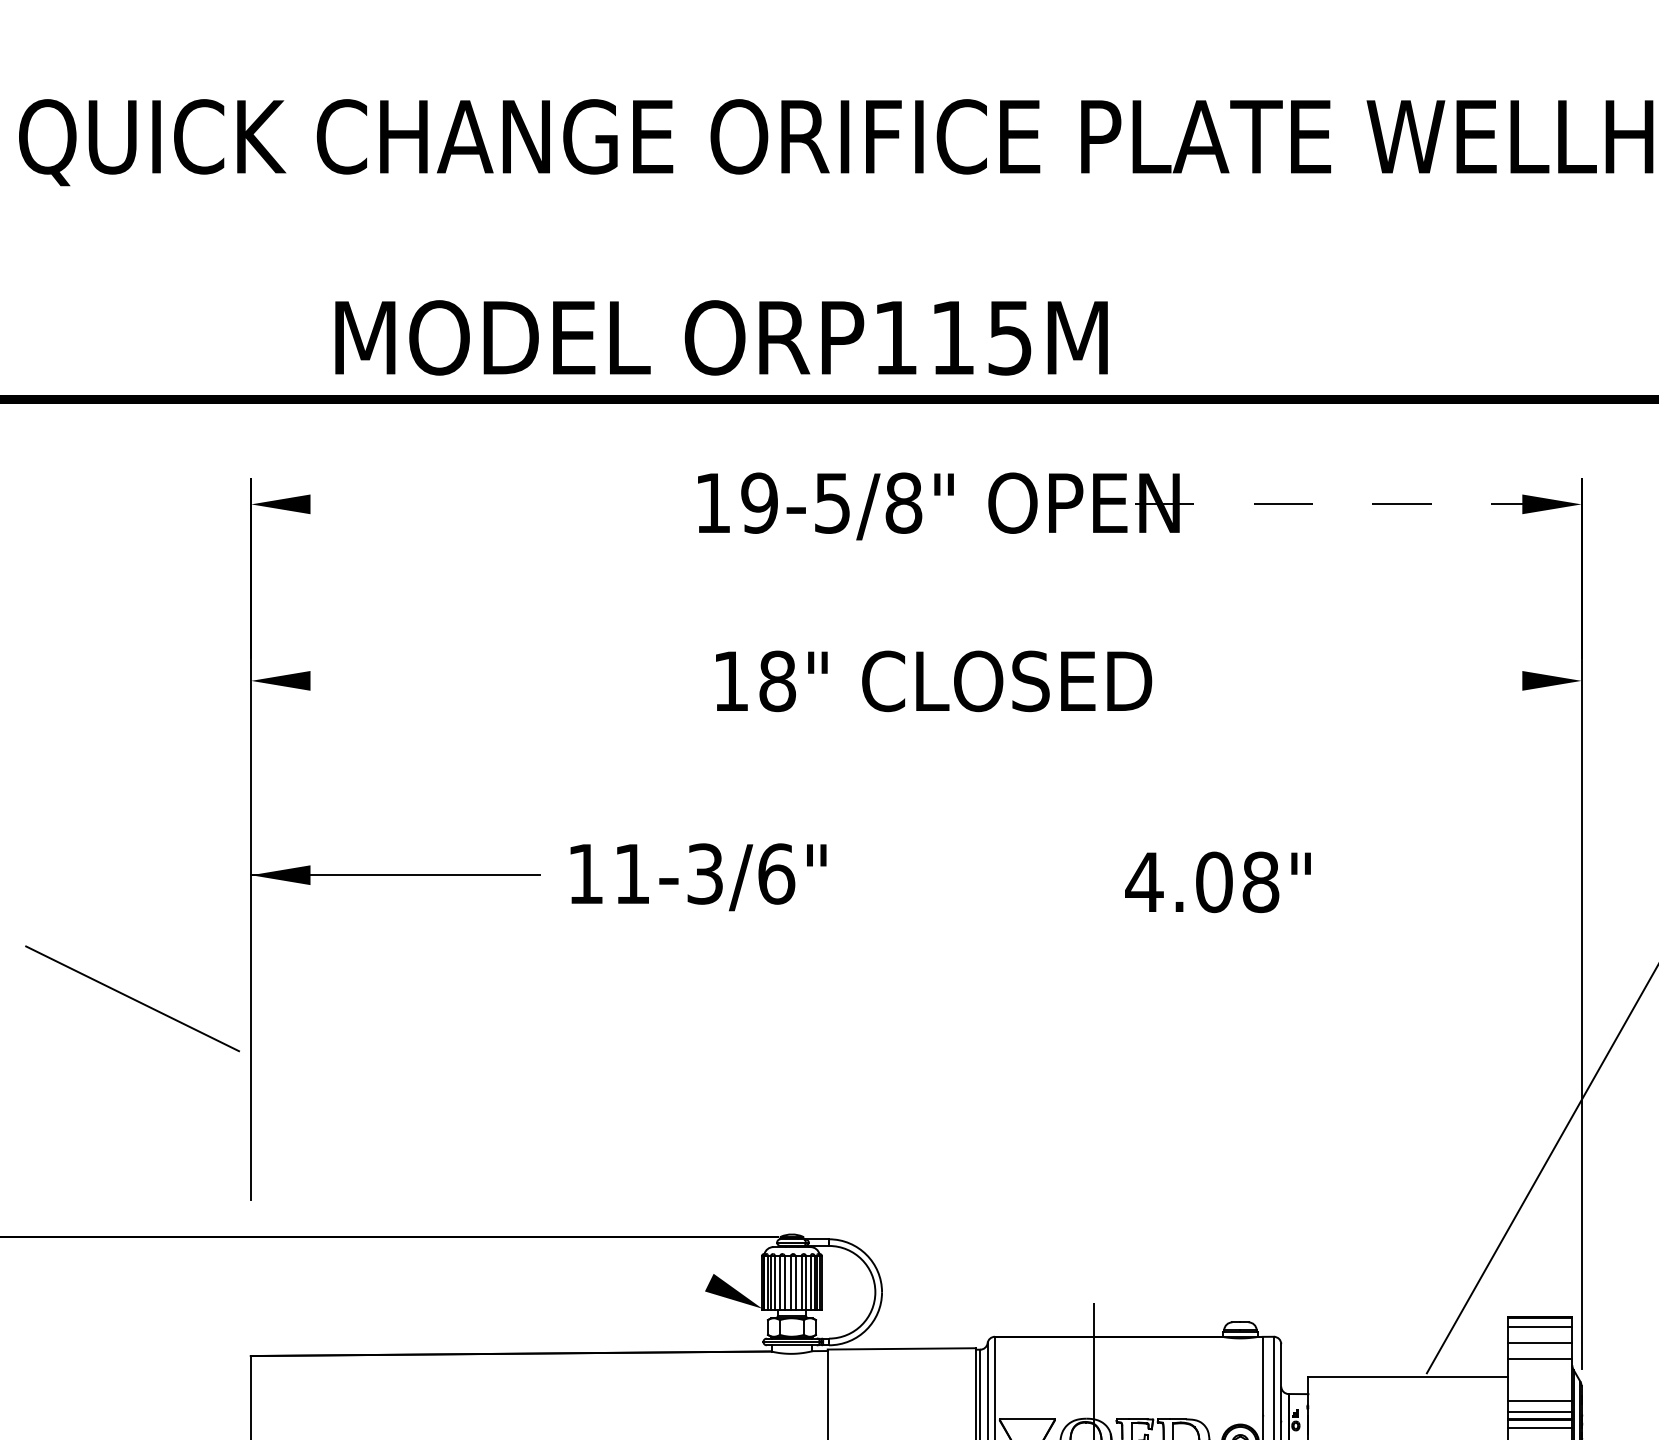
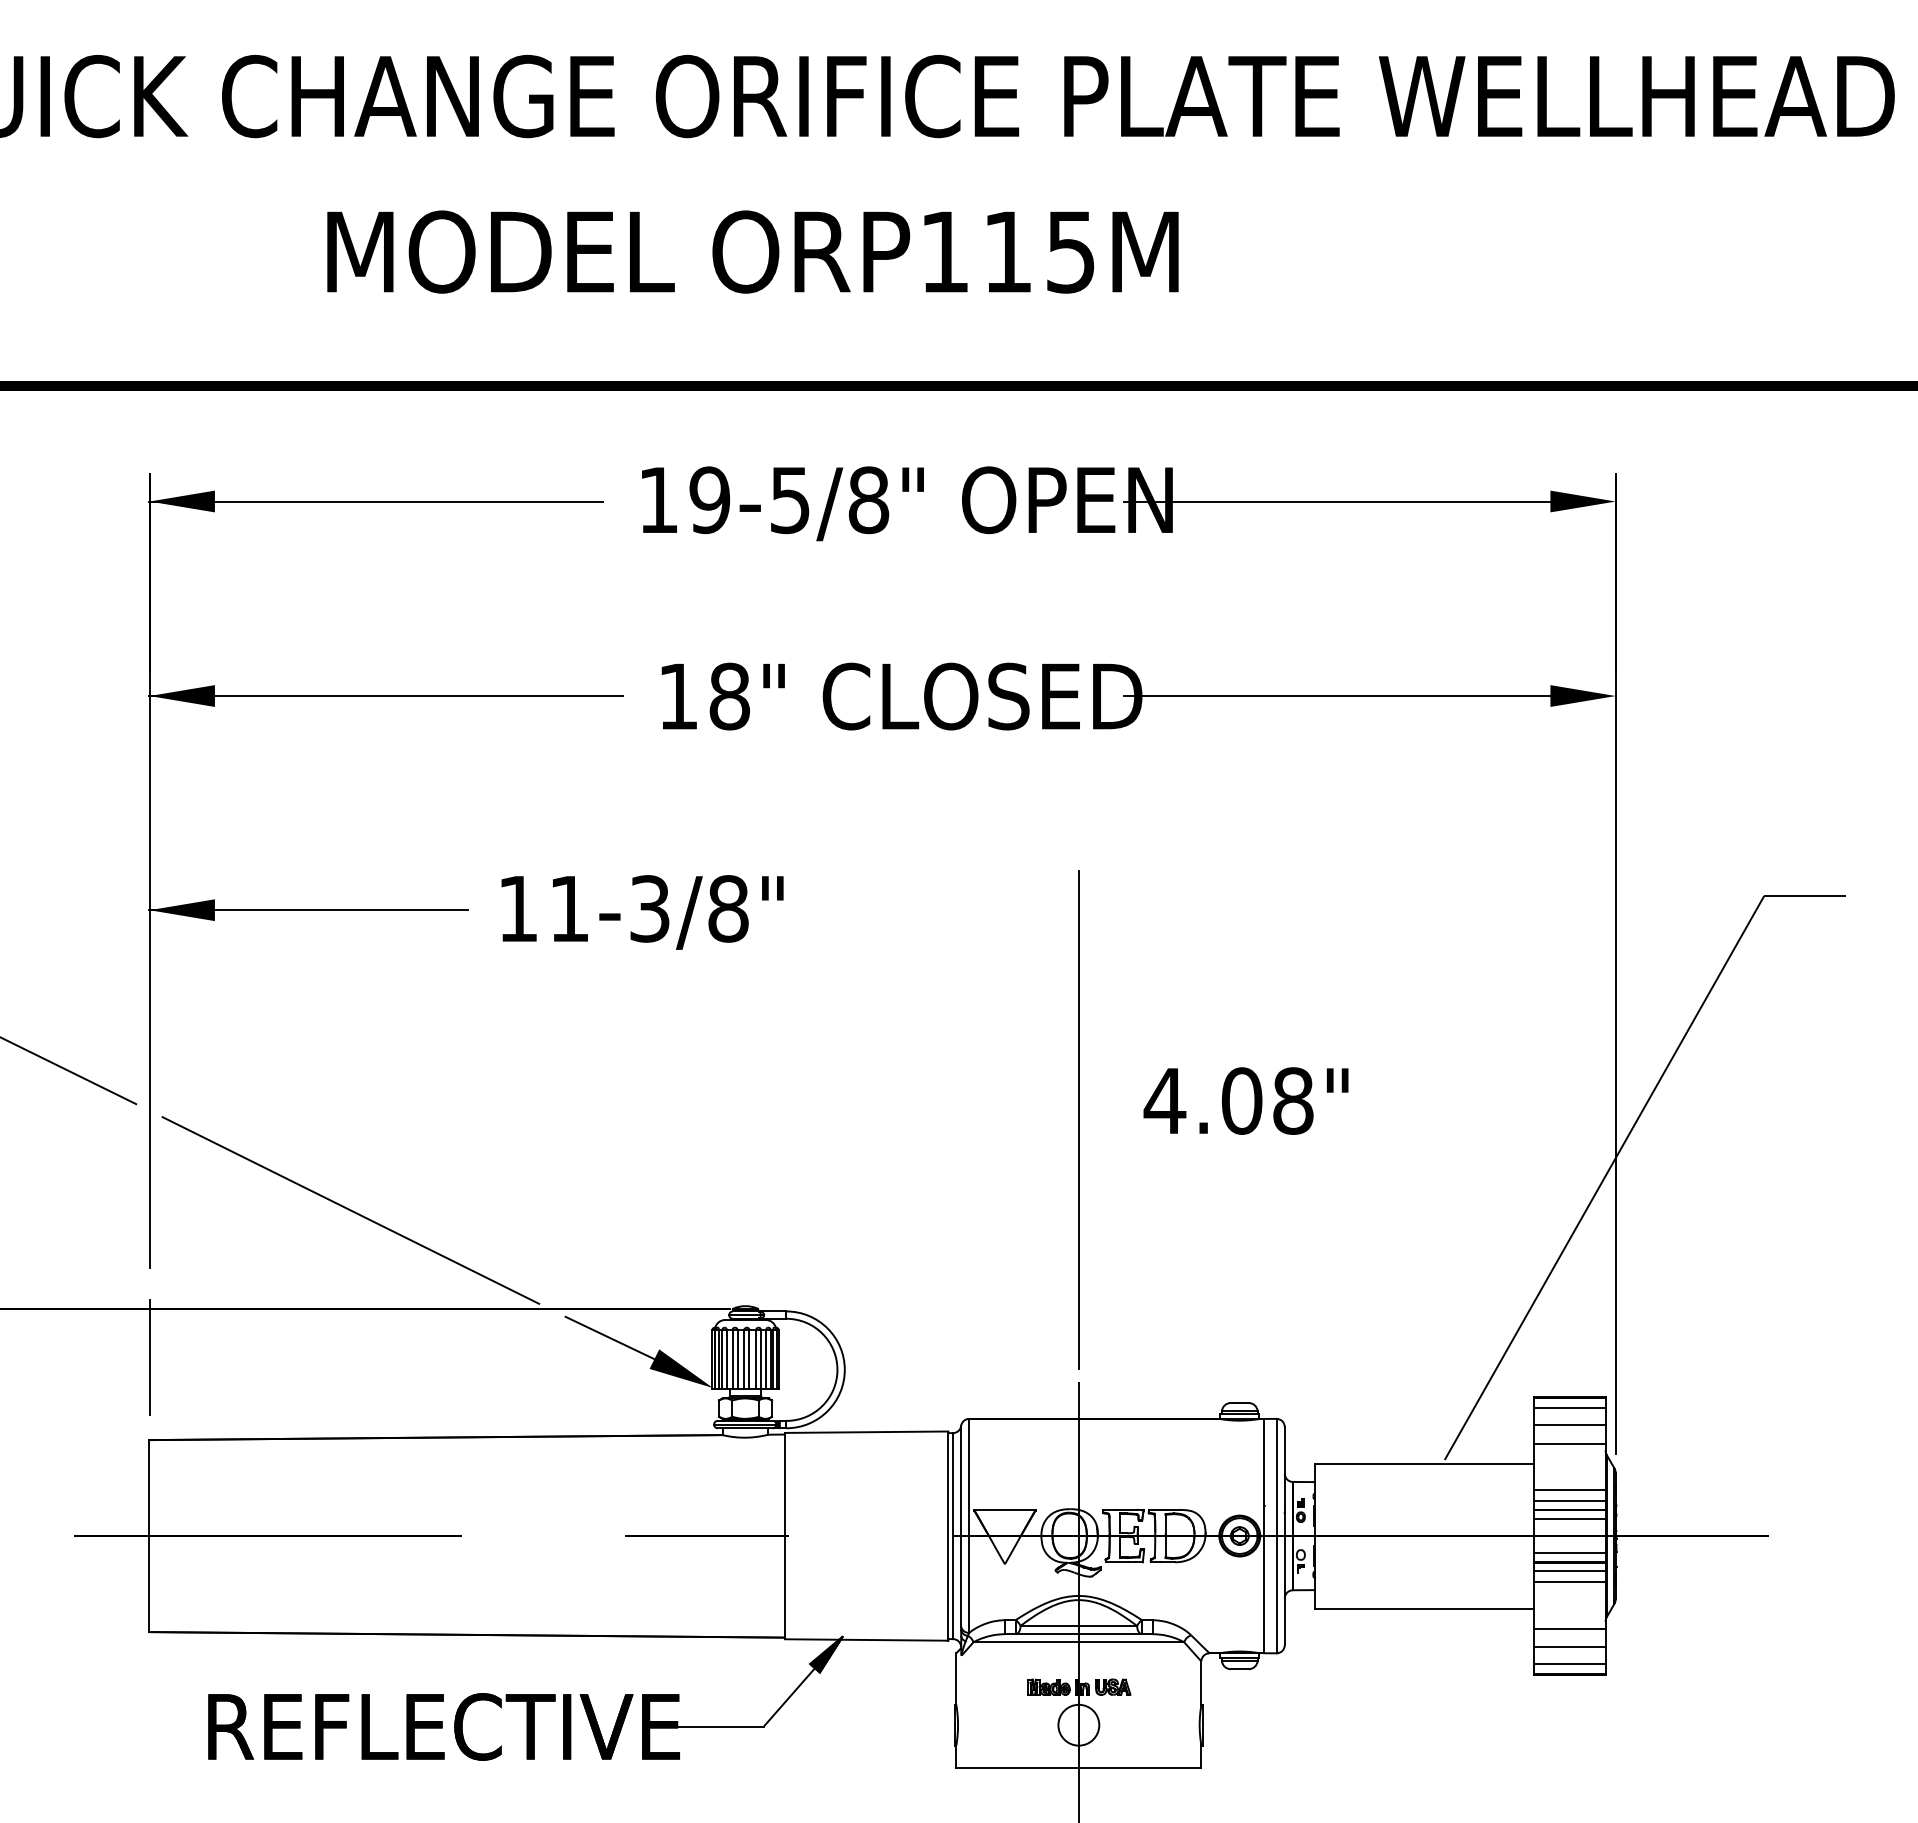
text: (721, 337) -> (752, 251), moved
line: (457, 504) -> (376, 501), added
line: (1340, 504) -> (1350, 501), dashed -> solid
line: (466, 681) -> (386, 696), added
line: (1340, 681) -> (1349, 696), added
text: (776, 873) -> (728, 908), 11-3/6" -> 11-3/8"
text: (1217, 881) -> (1245, 1100), moved
line: (1094, 1065) -> (1078, 1119), added
line: (433, 1147) -> (350, 1210), added
line: (668, 1262) -> (609, 1337), added
line: (251, 1281) -> (149, 1357), added

